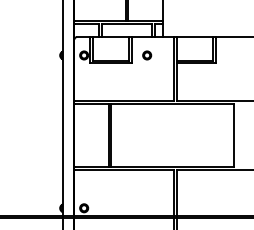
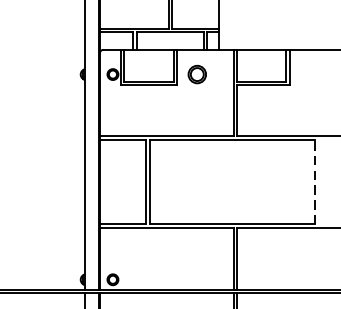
part: (147, 55) -> (198, 74), size x1.6
line: (234, 135) -> (314, 182), solid -> dashed

